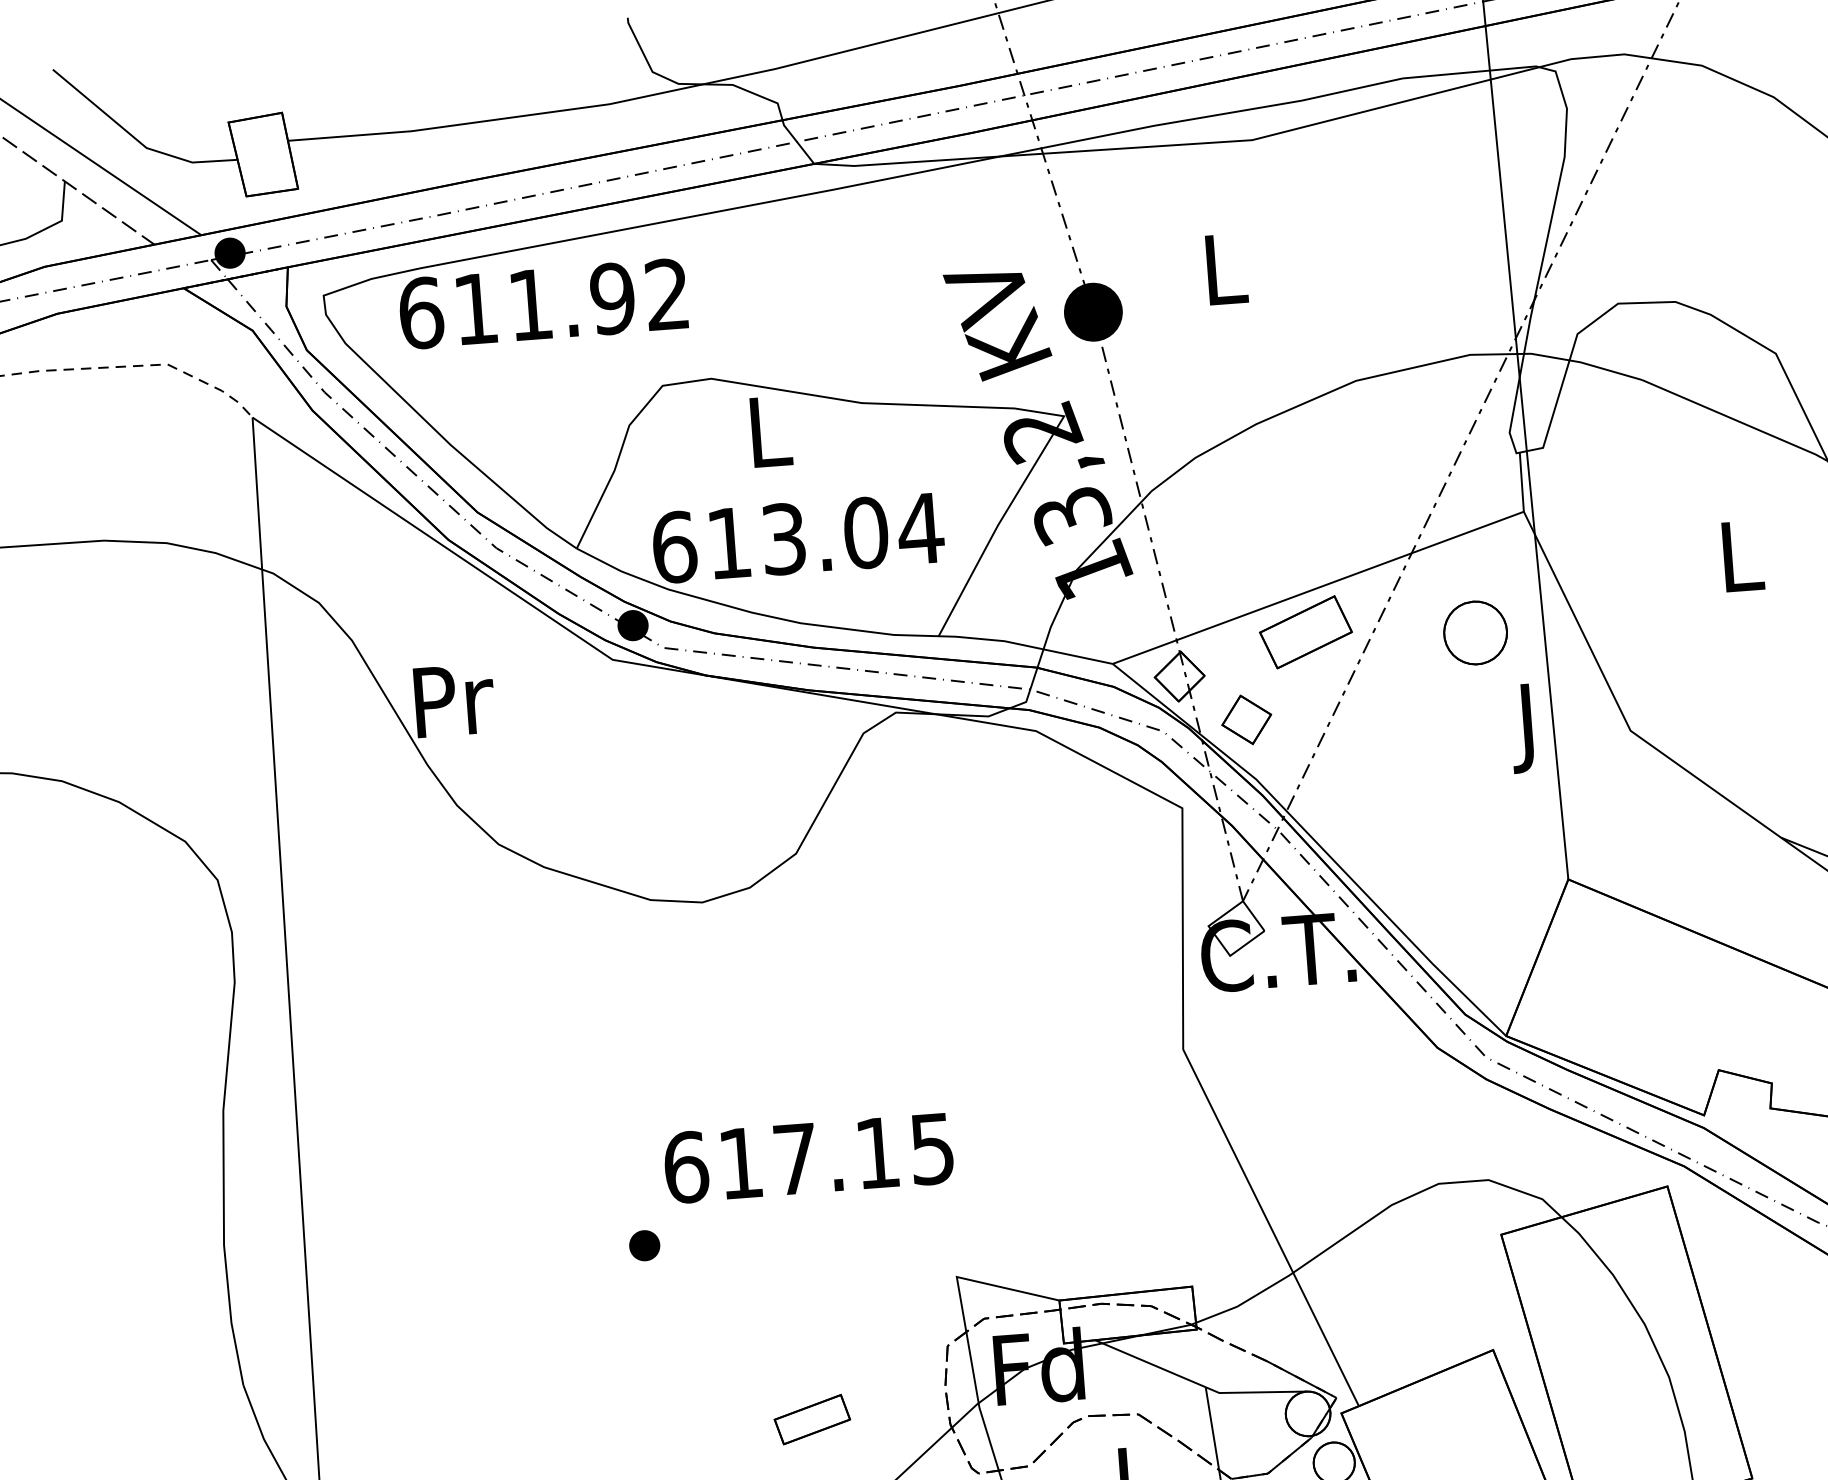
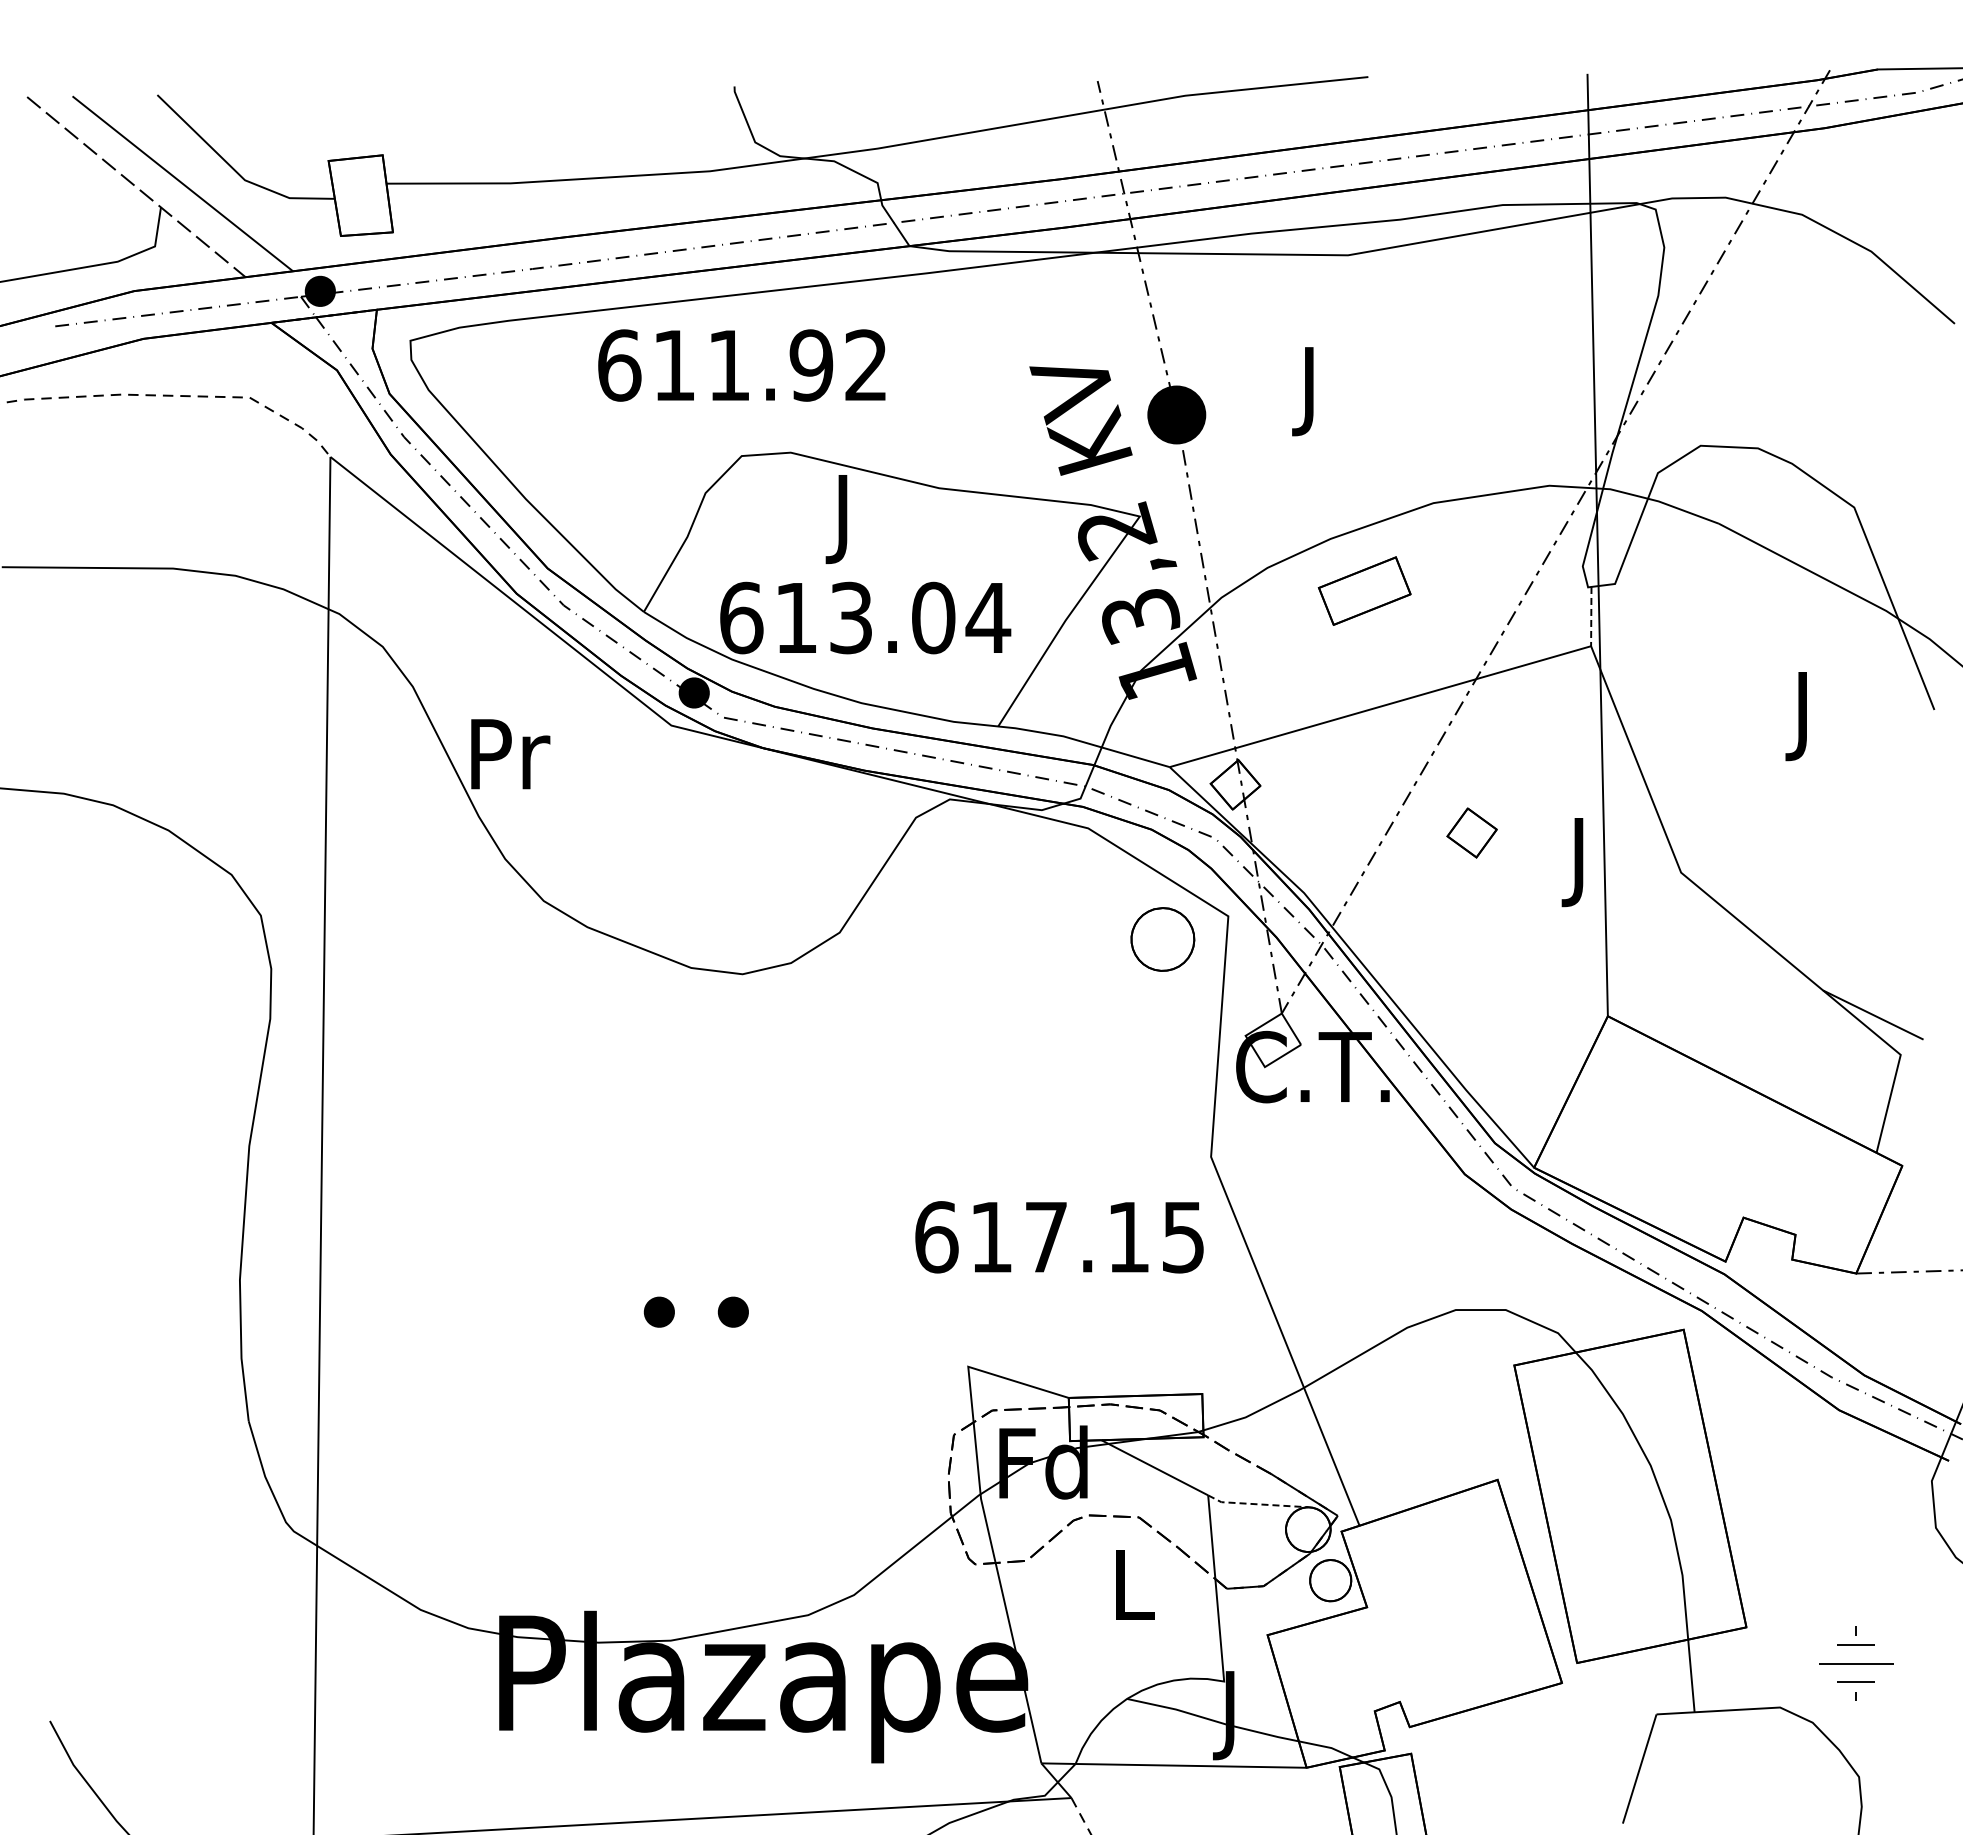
text: (1226, 278) -> (1312, 391), L -> J
text: (542, 303) -> (741, 365), moved
text: (770, 441) -> (845, 519), L -> J
line: (1522, 482) -> (1591, 616), solid -> dashed
text: (1742, 565) -> (1805, 716), L -> J
part: (1305, 631) -> (1364, 590), moved
part: (1475, 633) -> (1162, 939), moved
part: (1246, 719) -> (1471, 832), moved
text: (808, 1158) -> (1059, 1237), moved
part: (717, 1239) -> (732, 1311), added
line: (1254, 1392) -> (1256, 1504), solid -> dashed
part: (812, 1418) -> (813, 1497), removed

